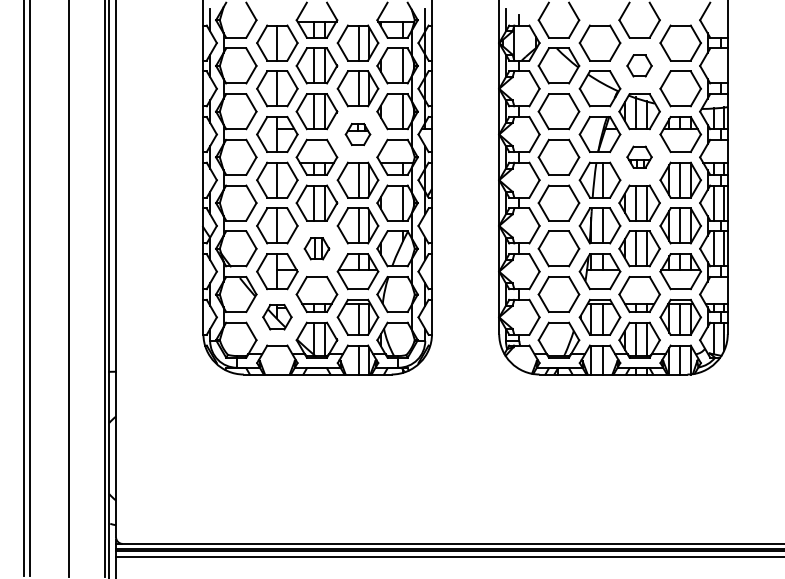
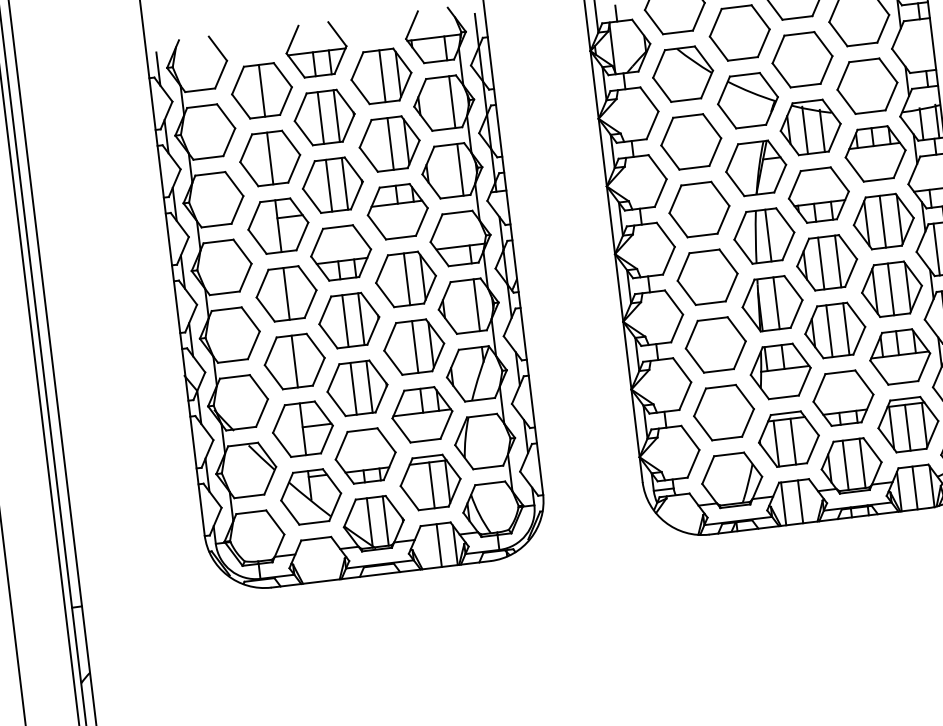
part: (639, 65) -> (802, 59), size x1.67
part: (357, 134) -> (397, 211), size x1.67
part: (639, 156) -> (818, 193), size x1.67
part: (316, 248) -> (356, 387), size x1.67
part: (277, 316) -> (311, 495), size x1.43

